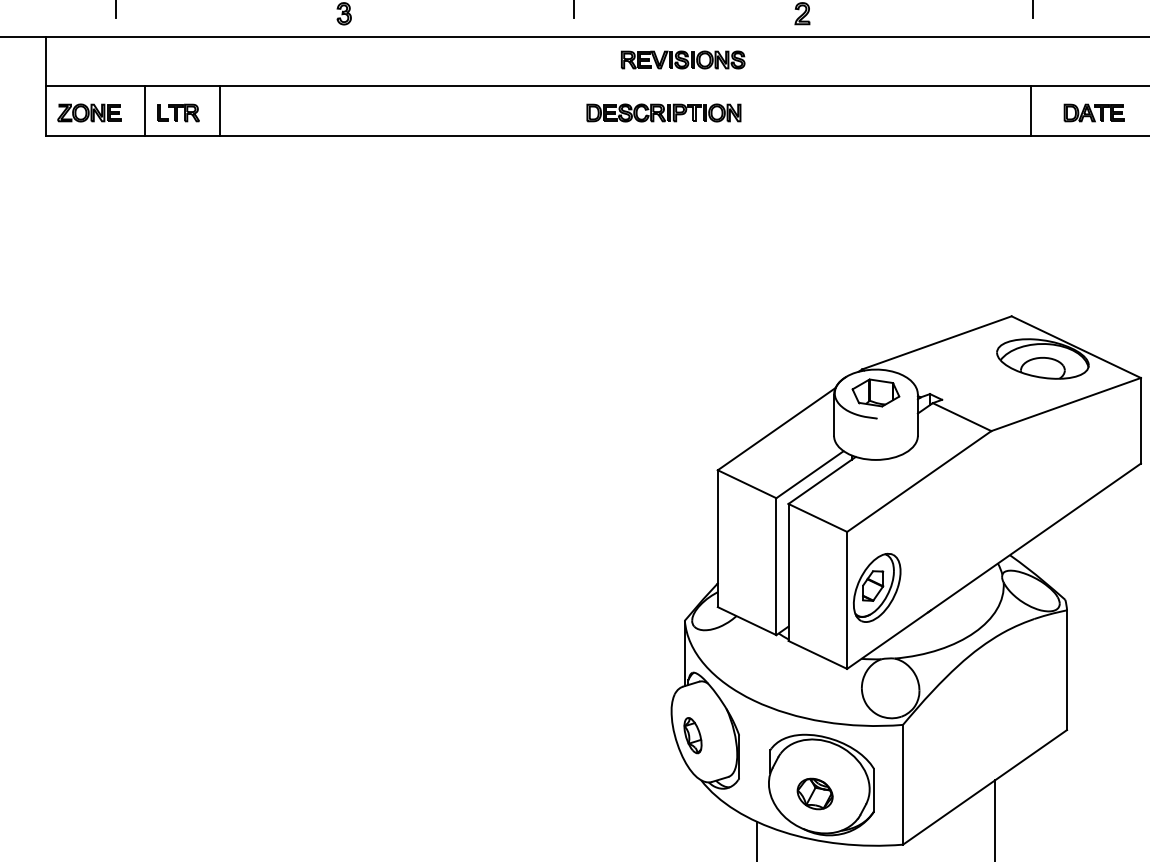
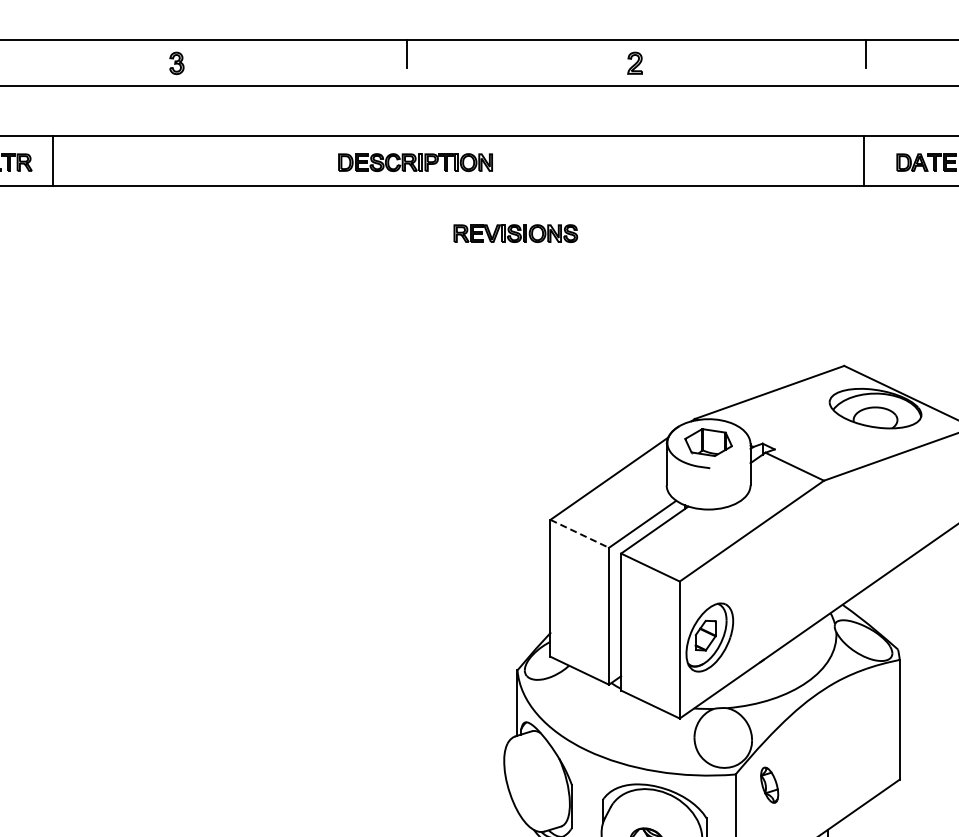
part: (683, 59) -> (516, 233), moved
part: (663, 112) -> (415, 162), moved
line: (747, 484) -> (580, 534), solid -> dashed
part: (692, 735) -> (769, 785), moved

